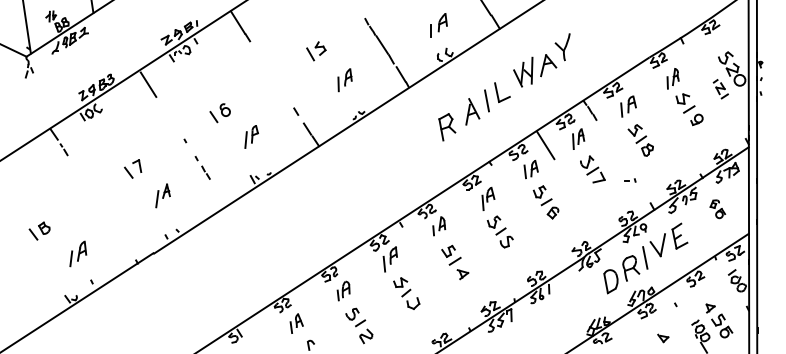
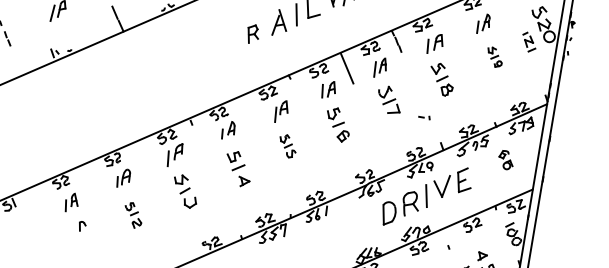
part: (689, 109) -> (494, 57), size x0.6
part: (447, 127) -> (253, 34), size x0.7
part: (499, 231) -> (287, 145), size x0.7
part: (359, 325) -> (133, 215), size x0.7

